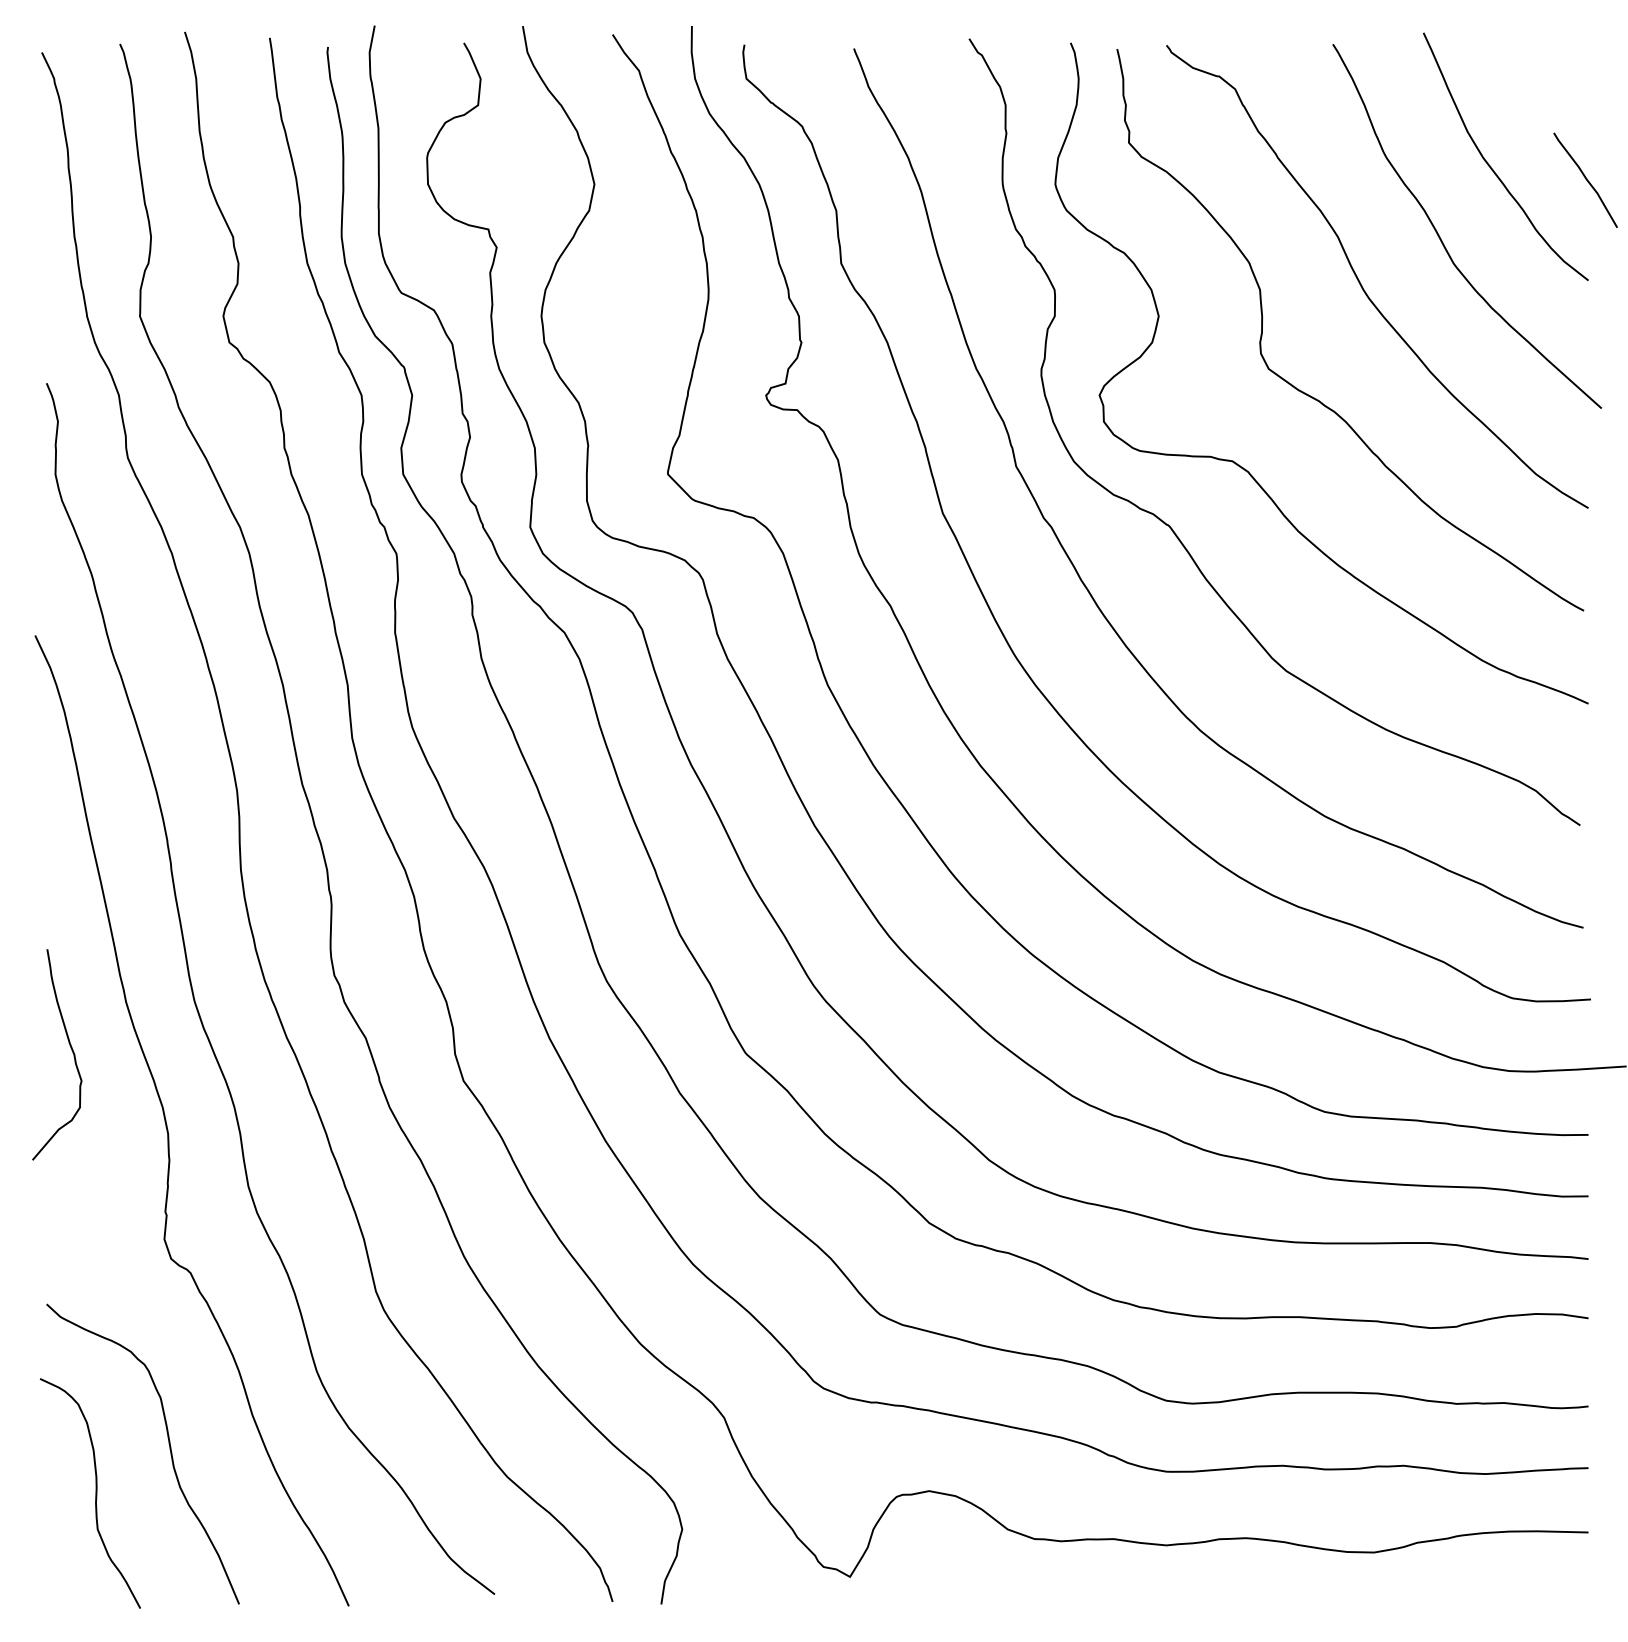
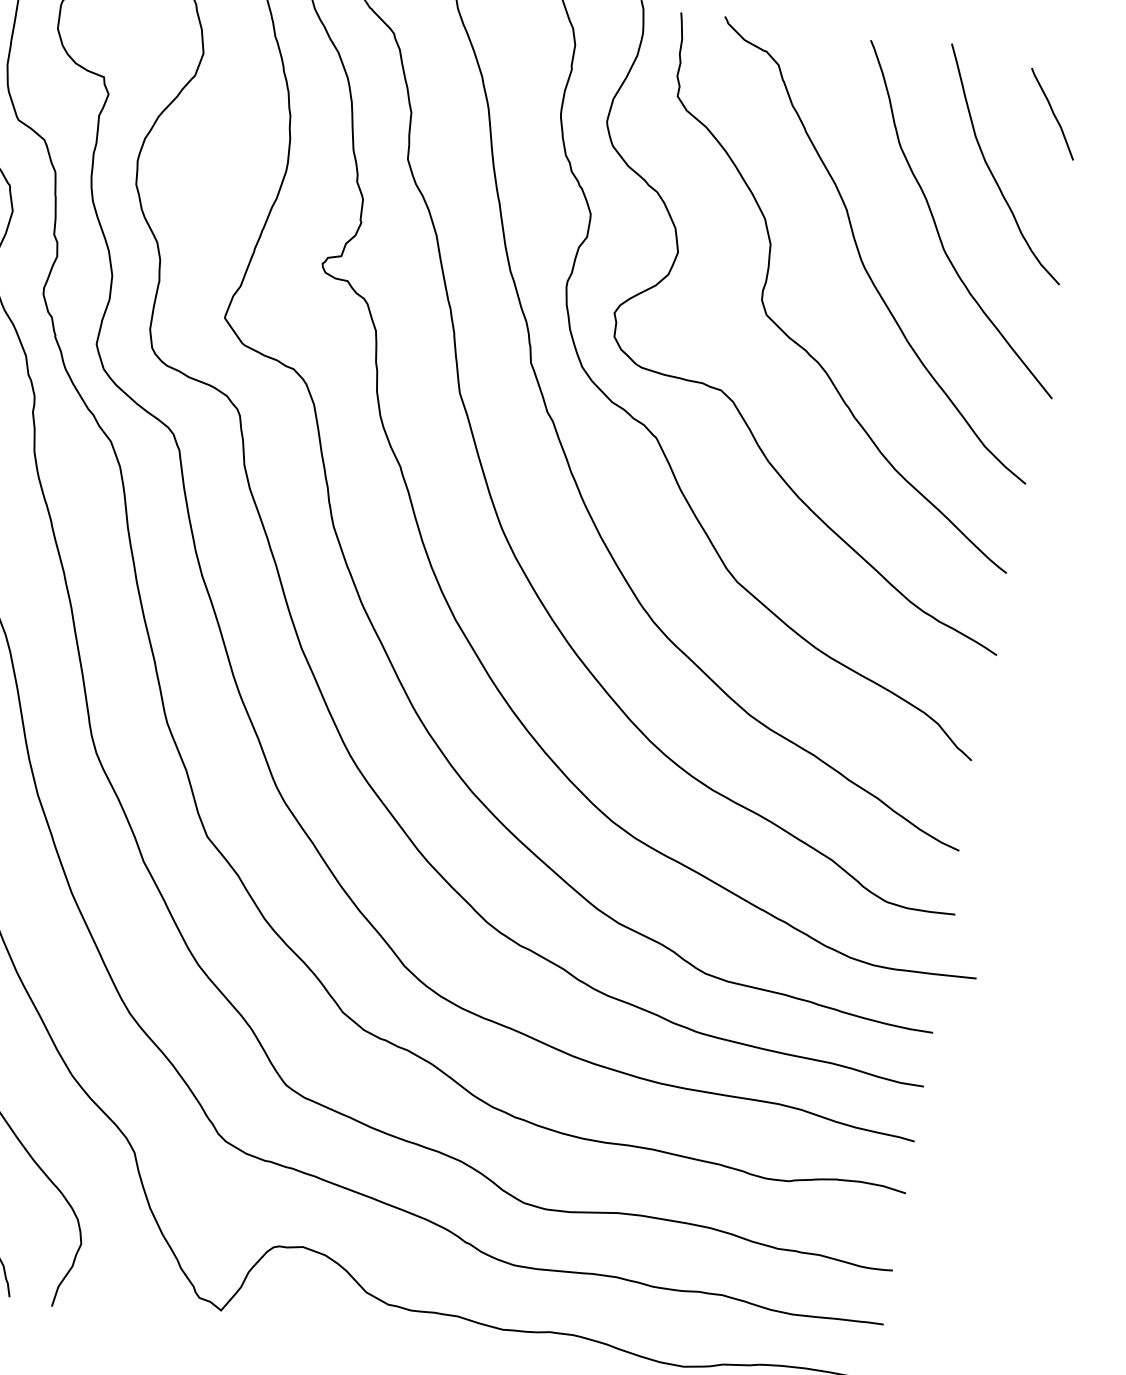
curve: (1585, 179) -> (1052, 113), moved

